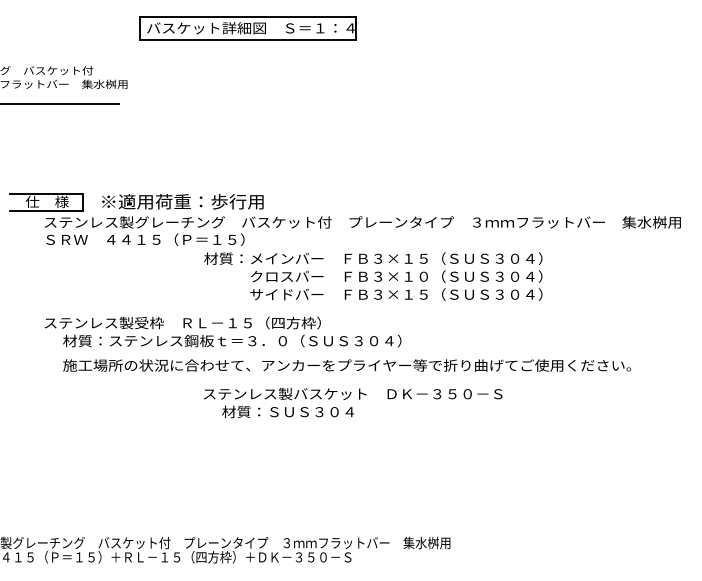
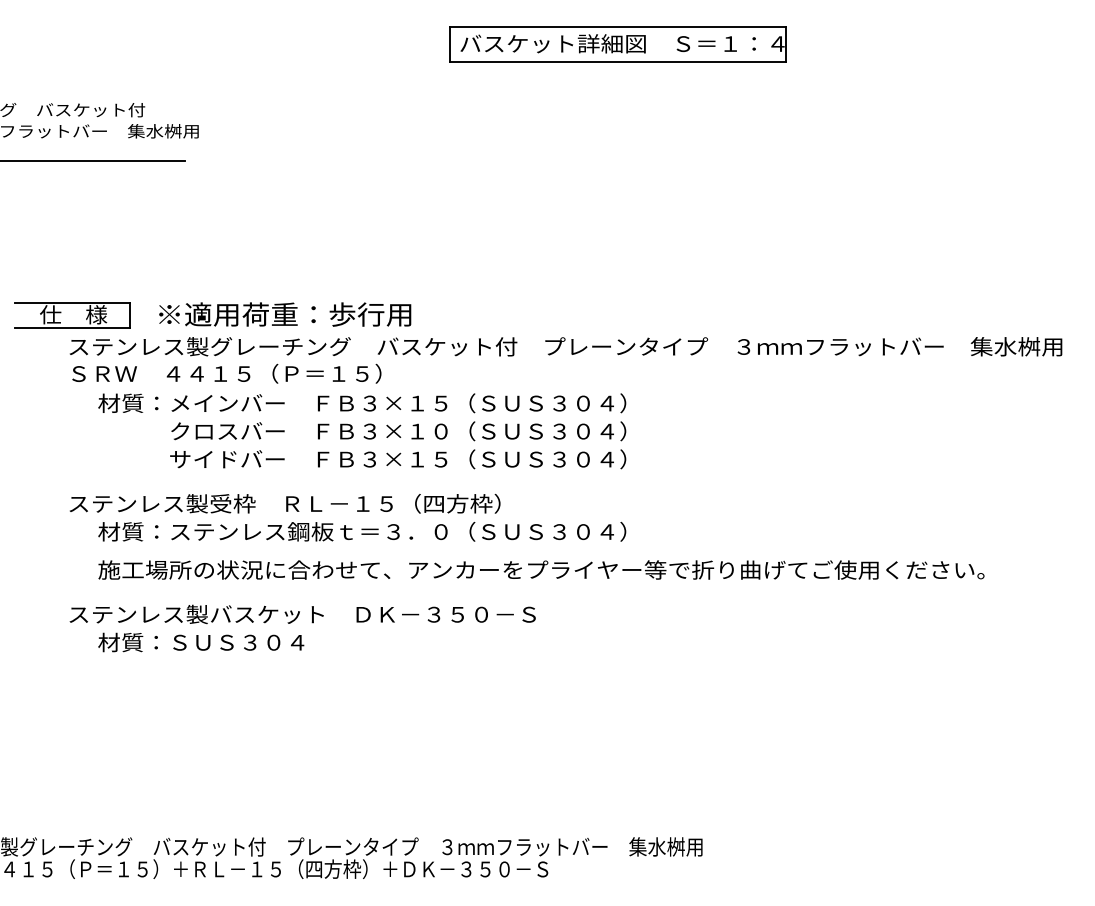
part: (247, 28) -> (616, 44), moved
text: (373, 276) -> (362, 431), moved
text: (352, 402) -> (301, 627), moved

